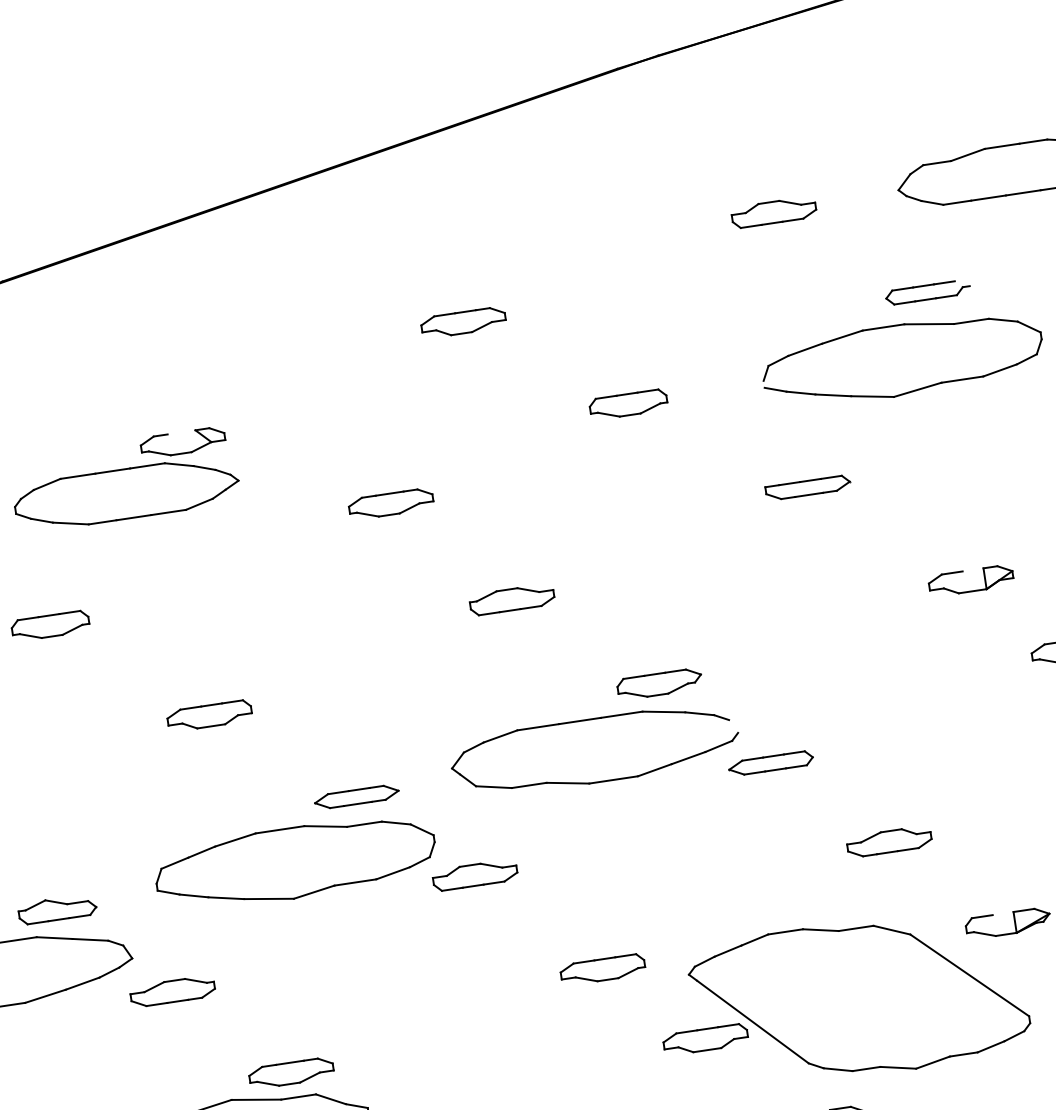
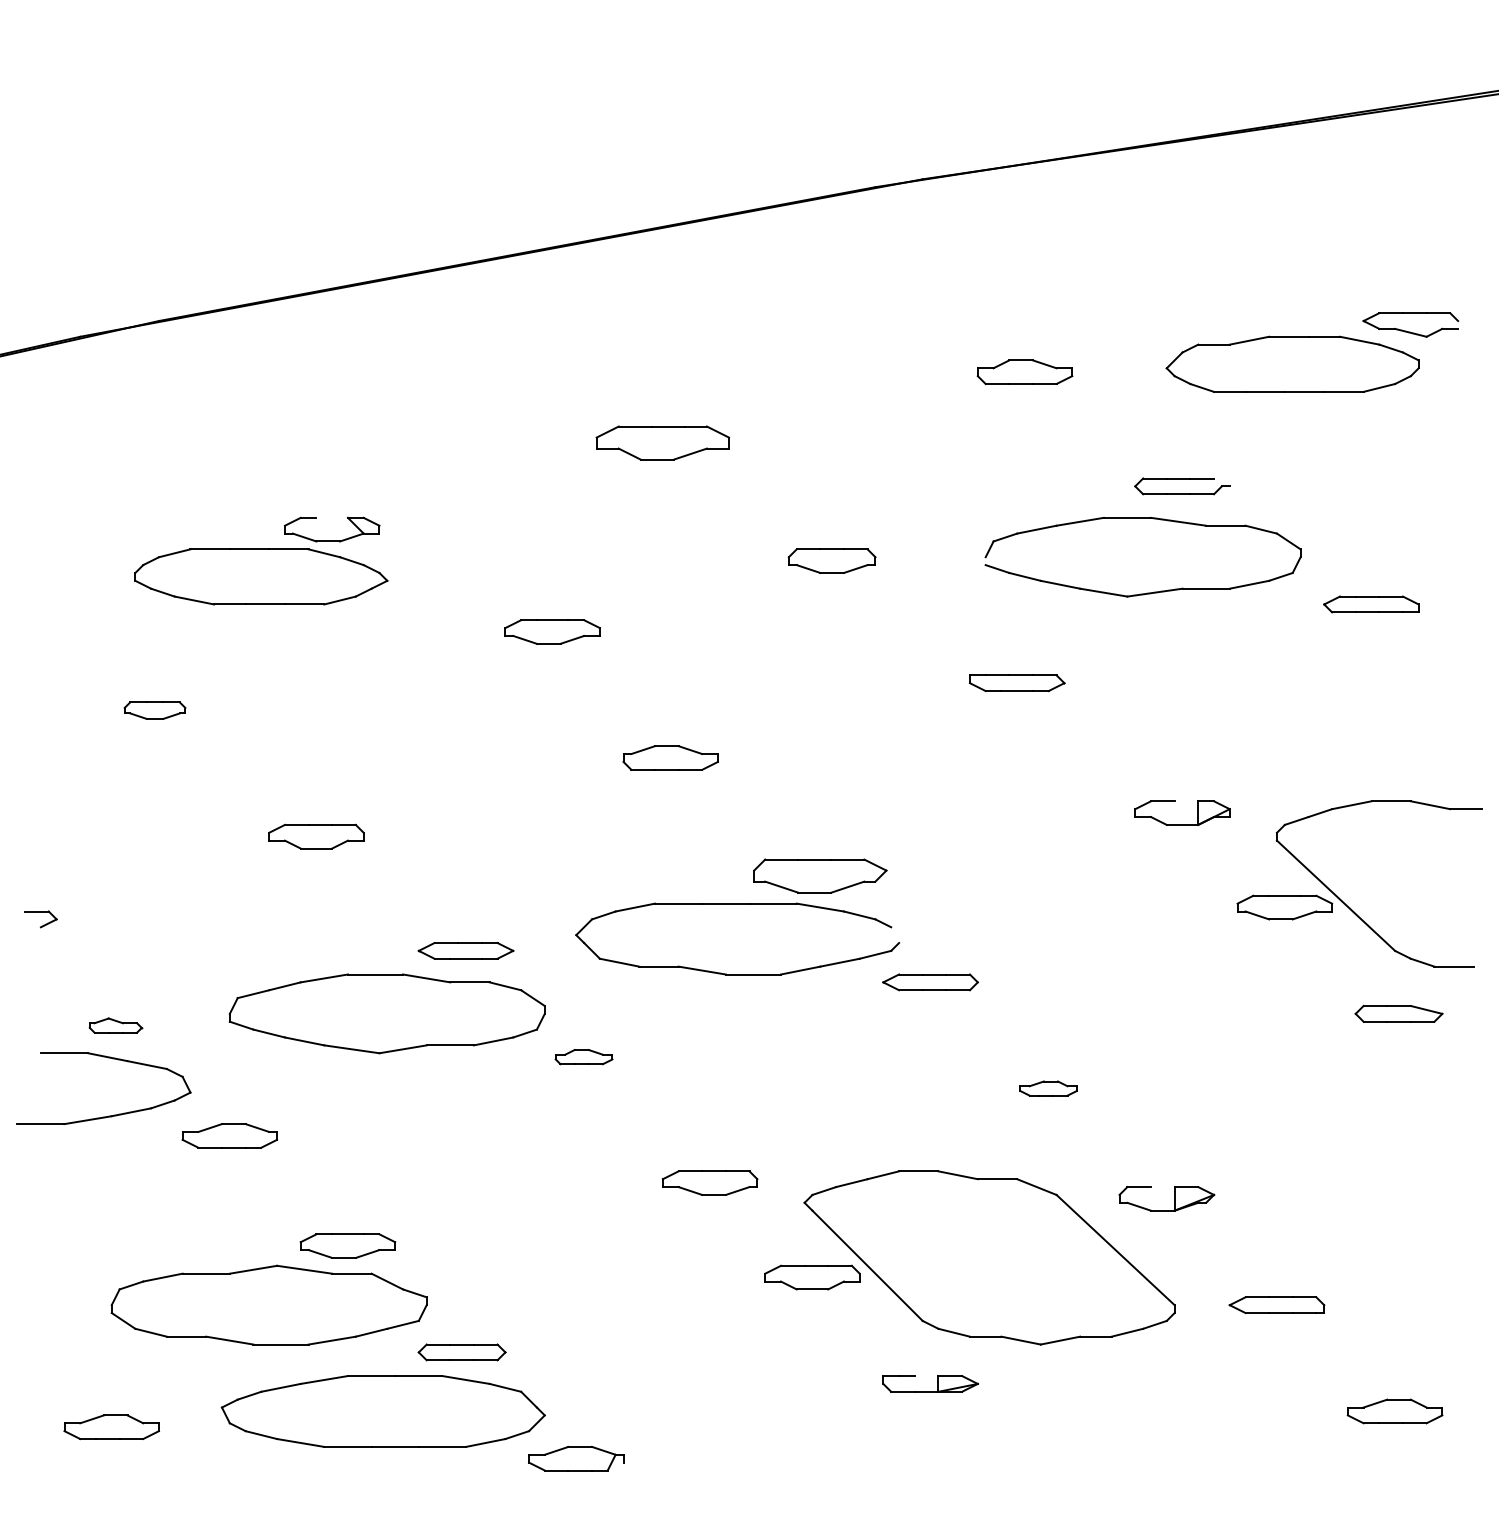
part: (463, 322) -> (662, 442), size x1.4
part: (50, 625) -> (154, 710), size x0.7
part: (659, 683) -> (820, 875), size x1.4
part: (889, 841) -> (1048, 1088), size x0.6
part: (474, 874) -> (583, 1056), size x0.6
part: (57, 909) -> (115, 1025), size x0.6

